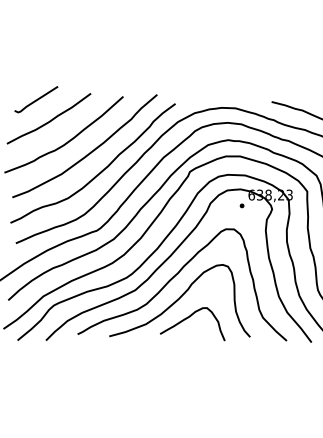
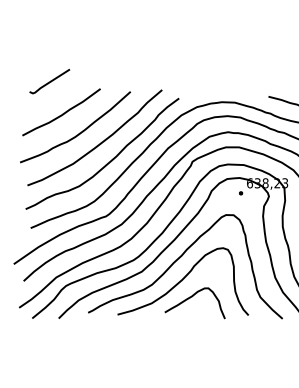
line: (36, 99) -> (49, 81), moved

